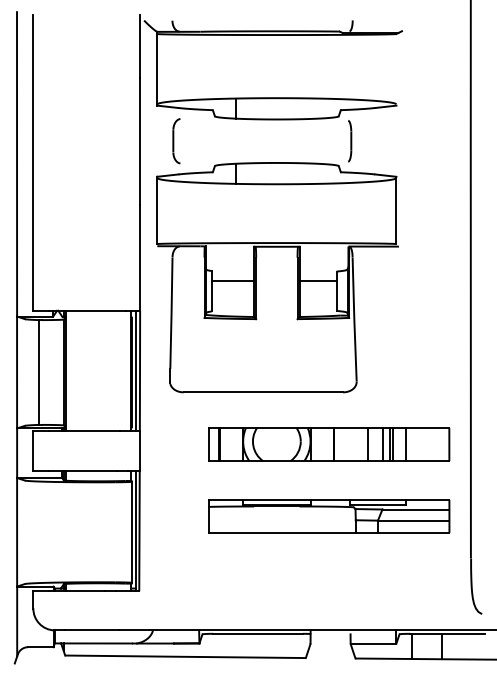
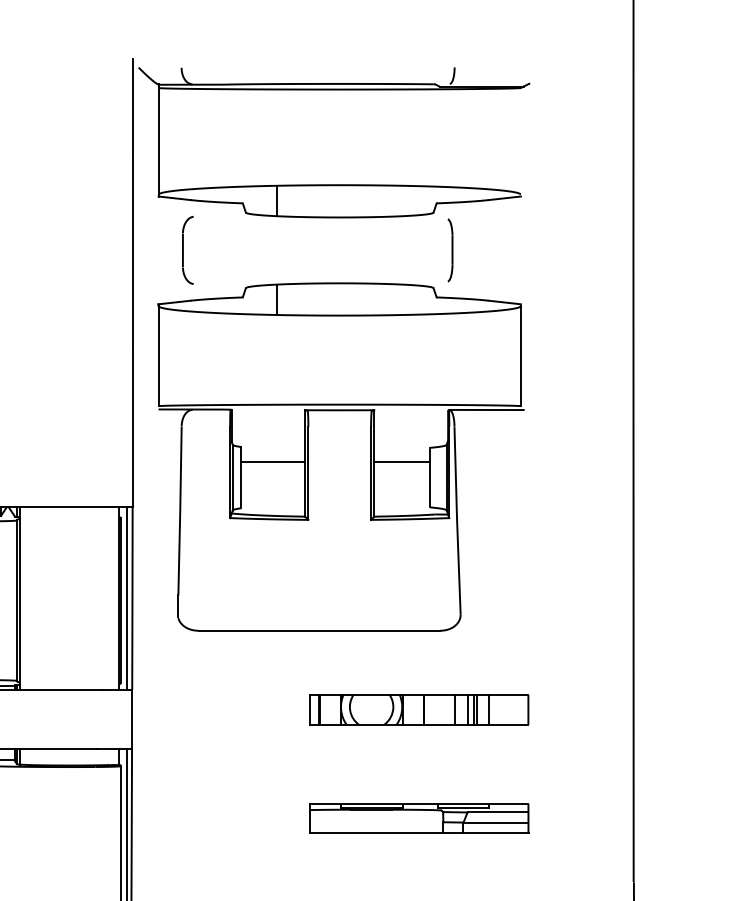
part: (329, 444) -> (419, 709), size x0.6
part: (329, 516) -> (419, 818), size x0.6

